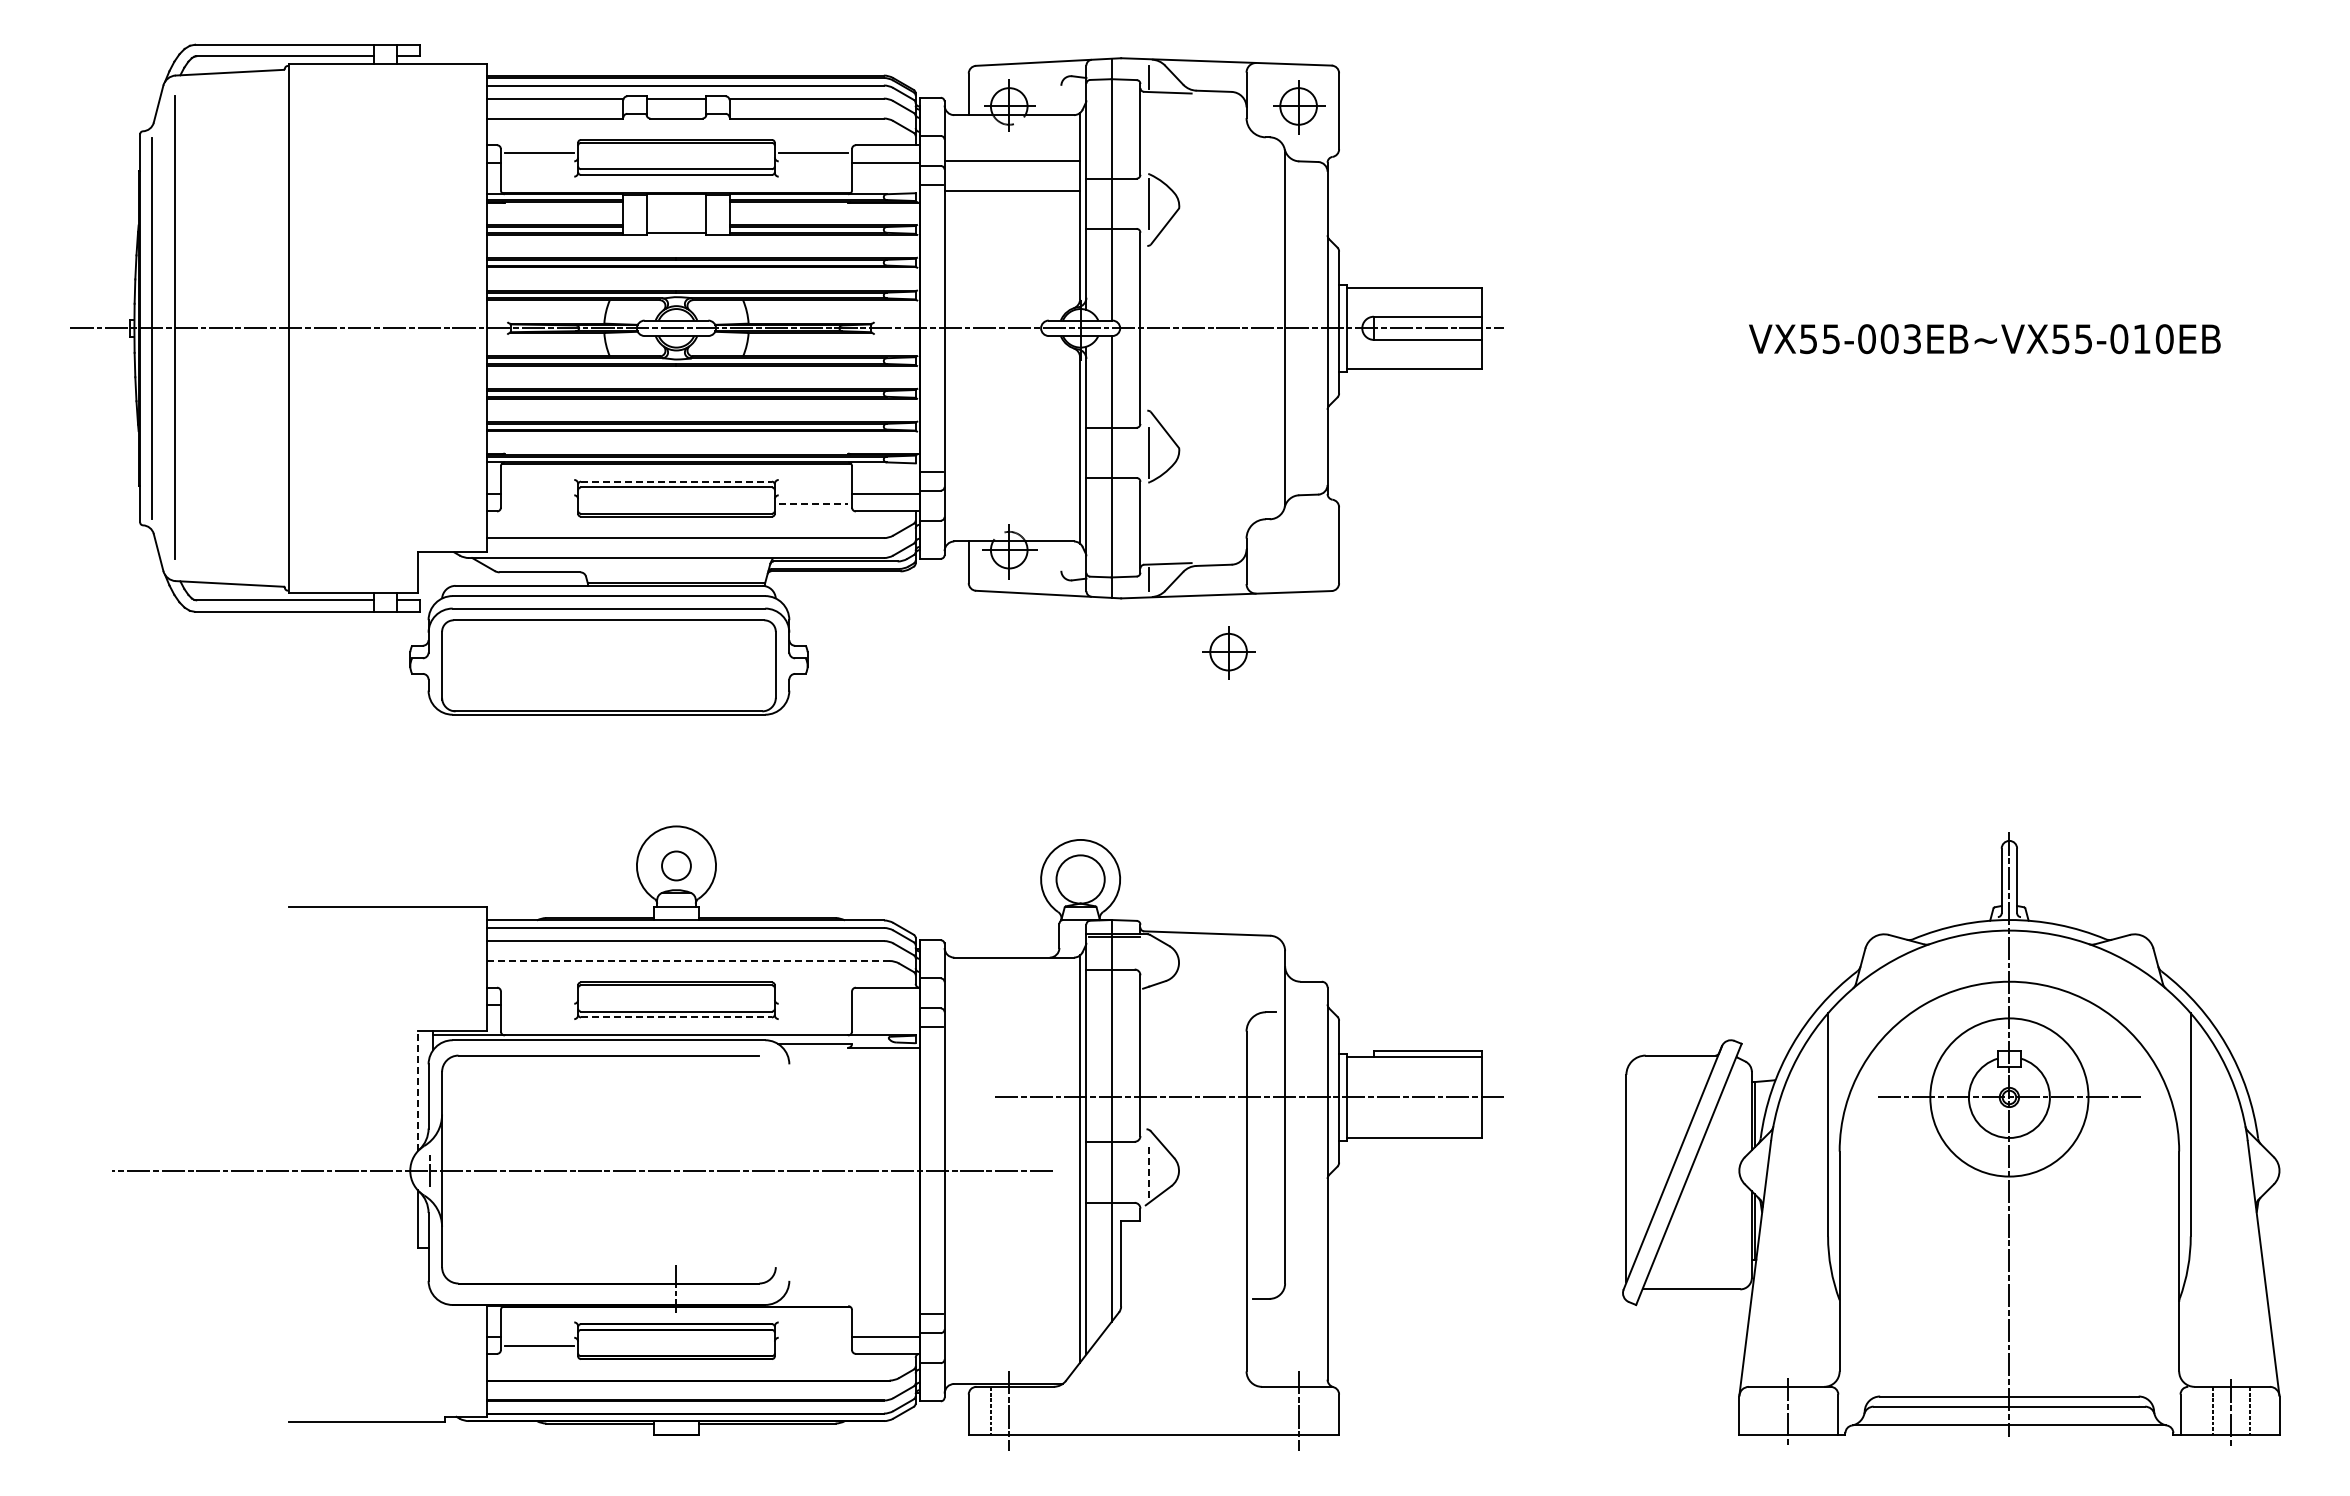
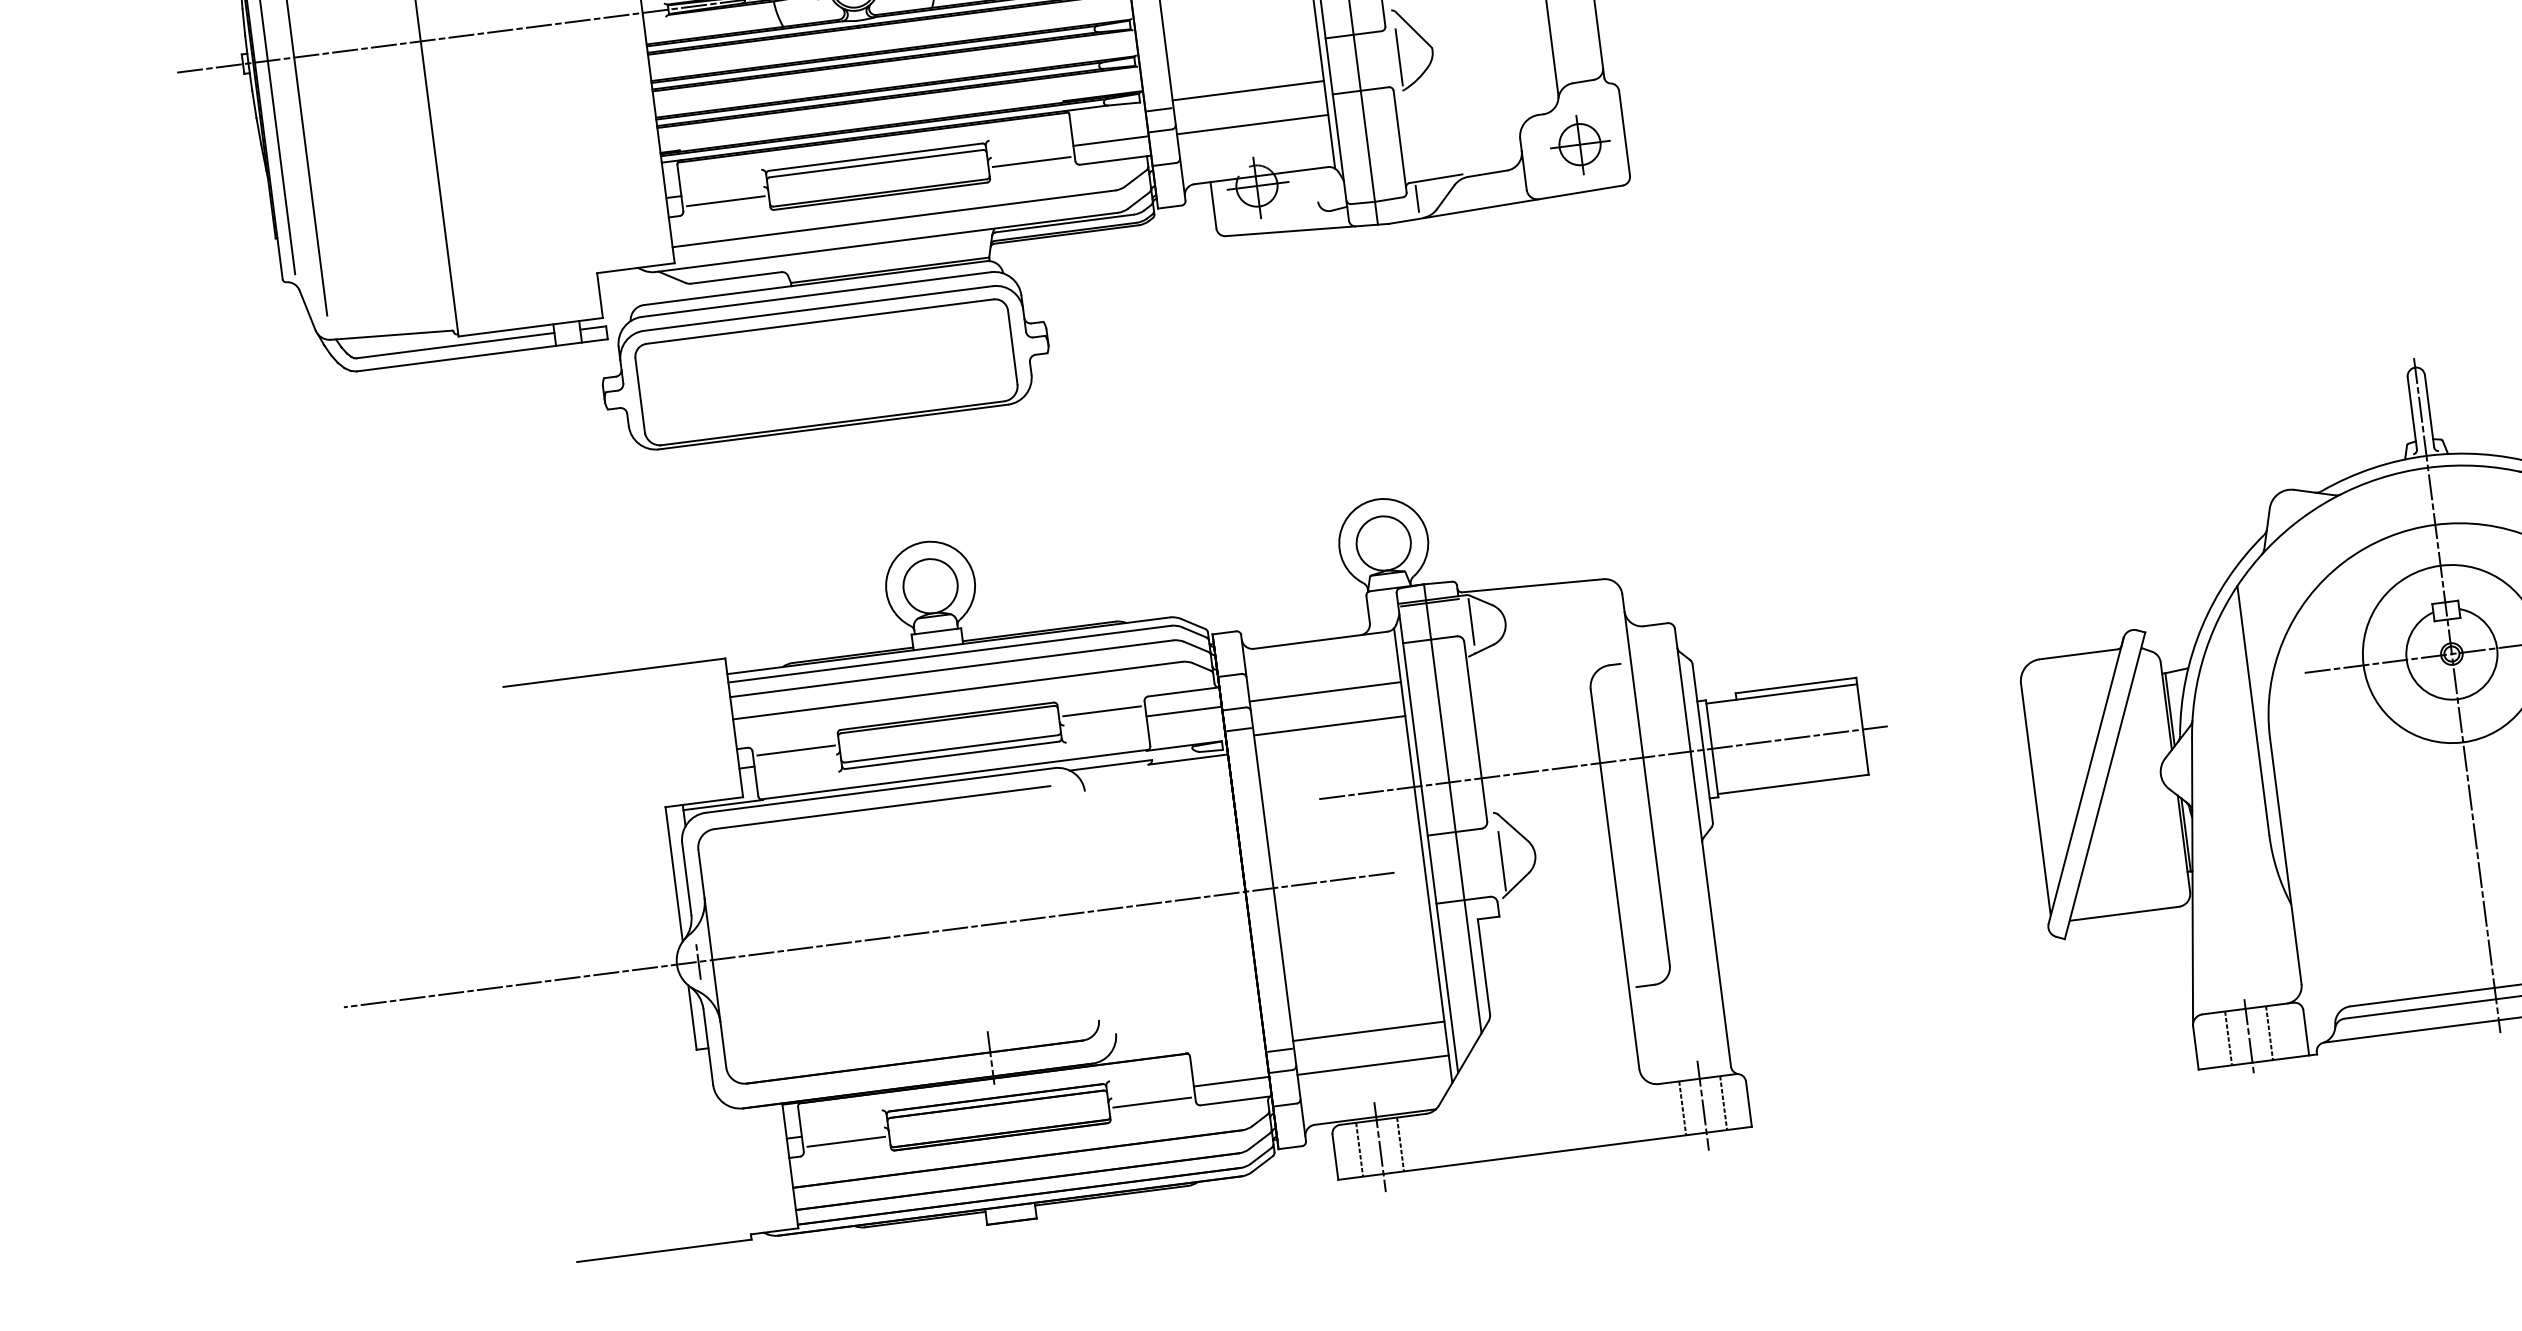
line: (1012, 465) -> (1248, 91), added
line: (676, 481) -> (875, 156), dashed -> solid
line: (1012, 495) -> (1252, 124), added
line: (539, 503) -> (725, 201), added
line: (813, 503) -> (1031, 161), dashed -> solid
part: (1228, 652) -> (1579, 145), moved
circle: (676, 865) -> (930, 585), size x1.67
line: (1149, 958) -> (1471, 621), added
line: (689, 961) -> (958, 691), dashed -> solid
line: (539, 995) -> (796, 750), added
line: (813, 995) -> (1102, 711), added
line: (1012, 1003) -> (1325, 691), added
line: (885, 1005) -> (1183, 712), added
line: (676, 1017) -> (952, 755), dashed -> solid
line: (1012, 1033) -> (1329, 725), added
line: (417, 1090) -> (673, 873), dashed -> solid
line: (1149, 1173) -> (1502, 861), dashed -> solid
line: (1012, 1307) -> (1368, 1031), added
line: (1012, 1337) -> (1373, 1064), added
line: (813, 1346) -> (1152, 1103), added
line: (1027, 1410) -> (1400, 1143), added
line: (1280, 1410) -> (1682, 1107), added
line: (1316, 1410) -> (1723, 1102), added
line: (1769, 1410) -> (2228, 1037), added
line: (1805, 1410) -> (2268, 1032), added

